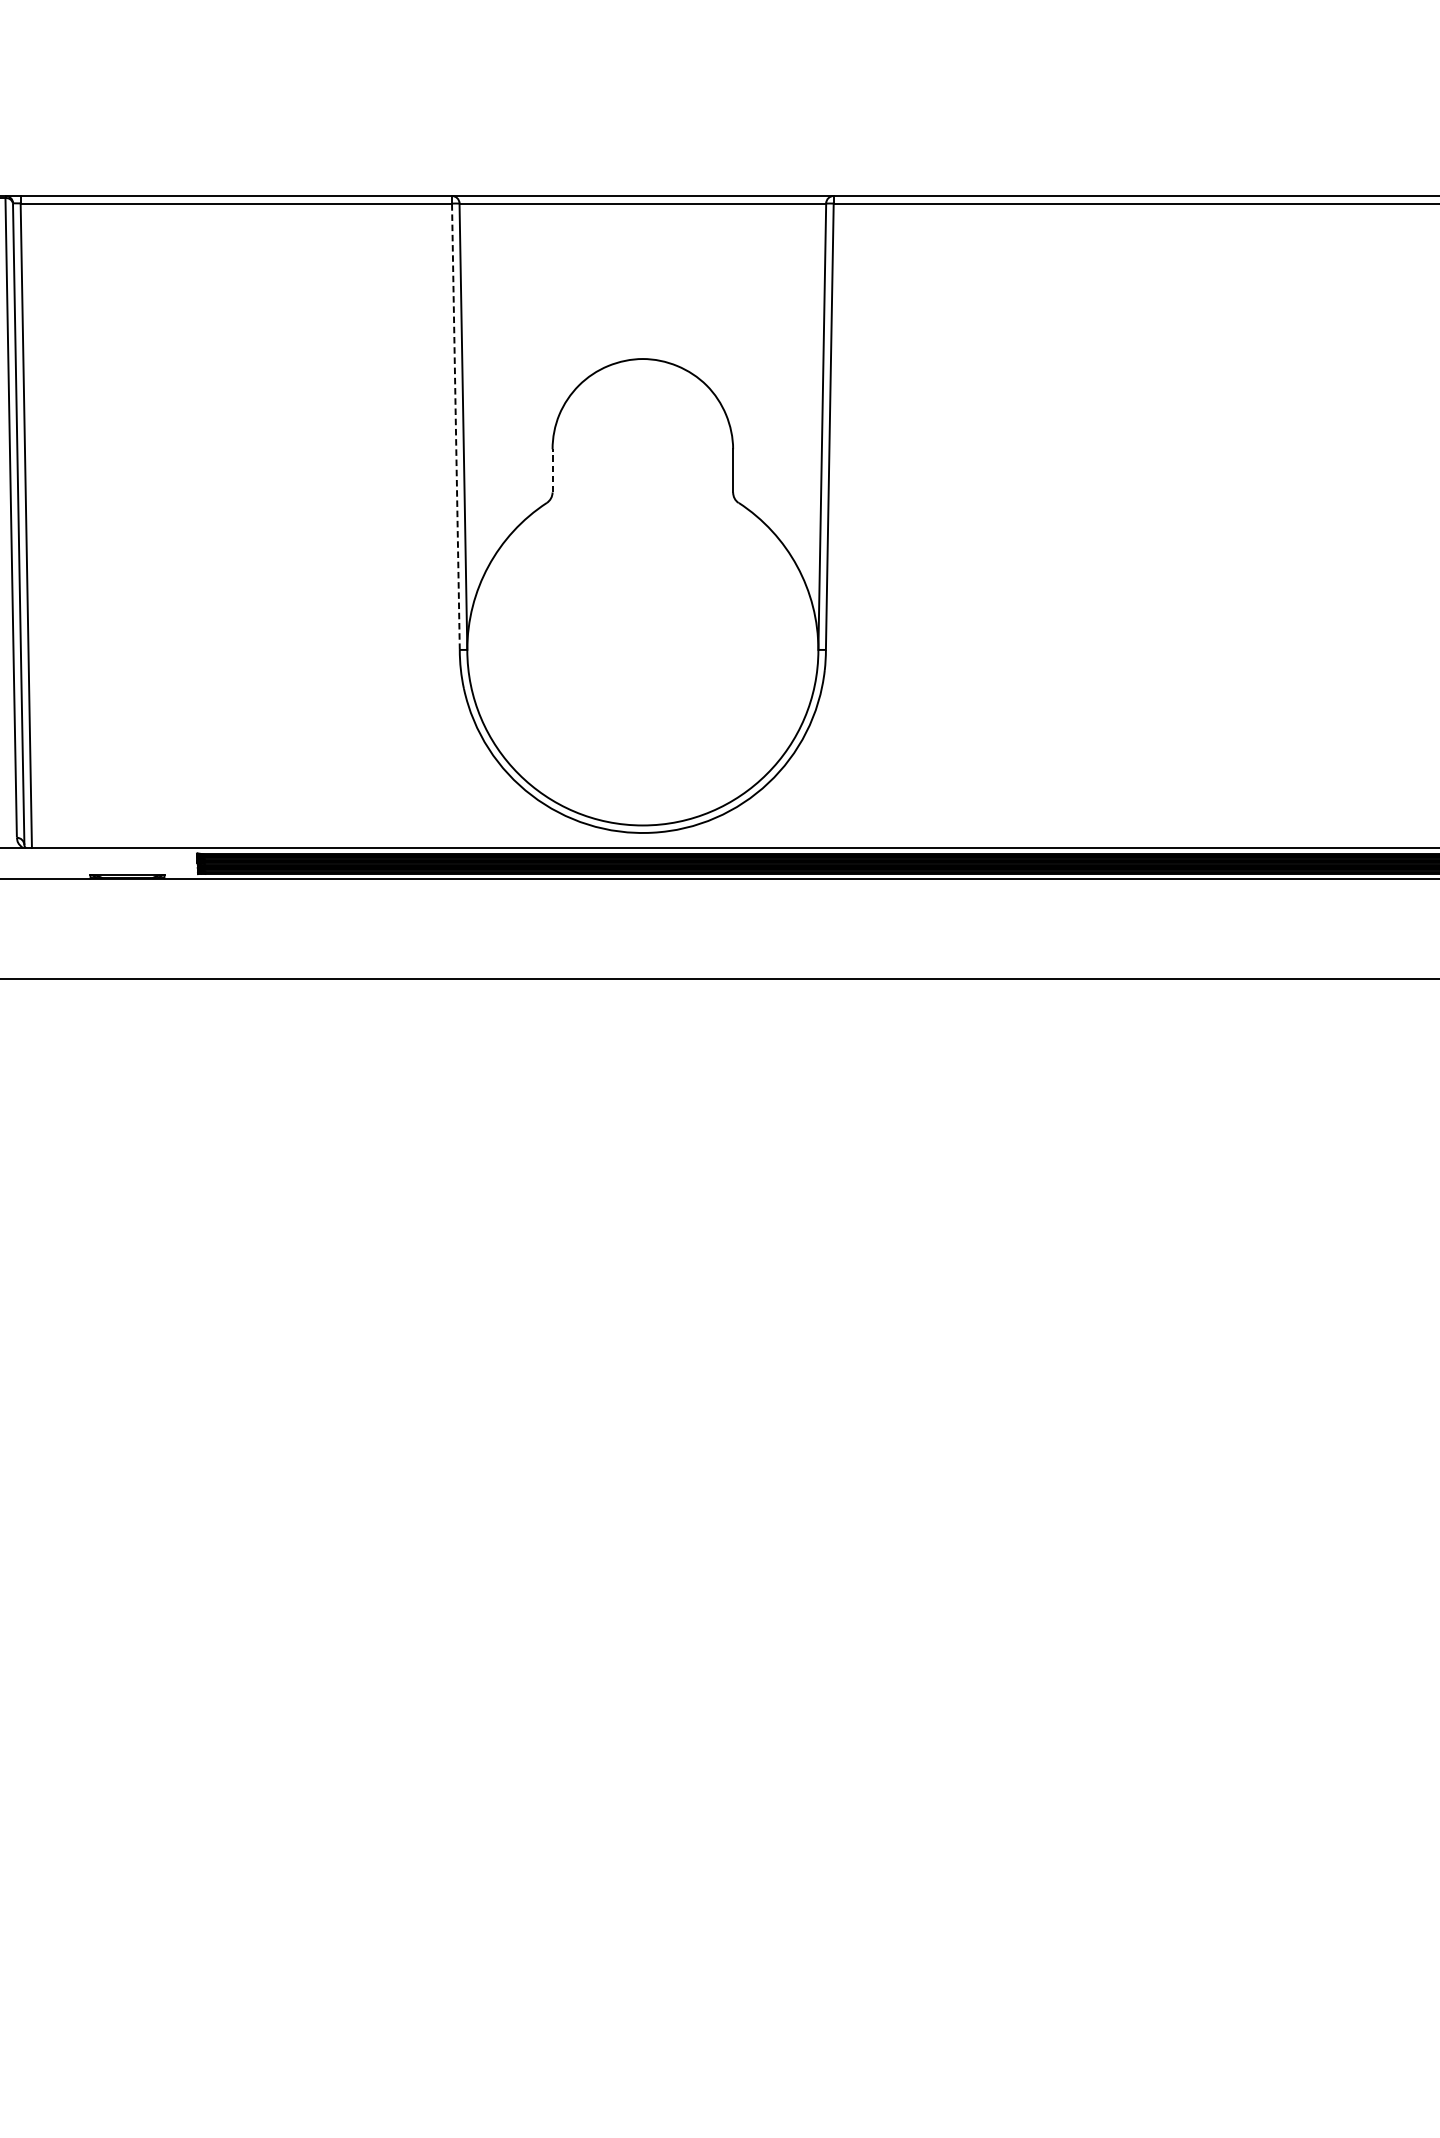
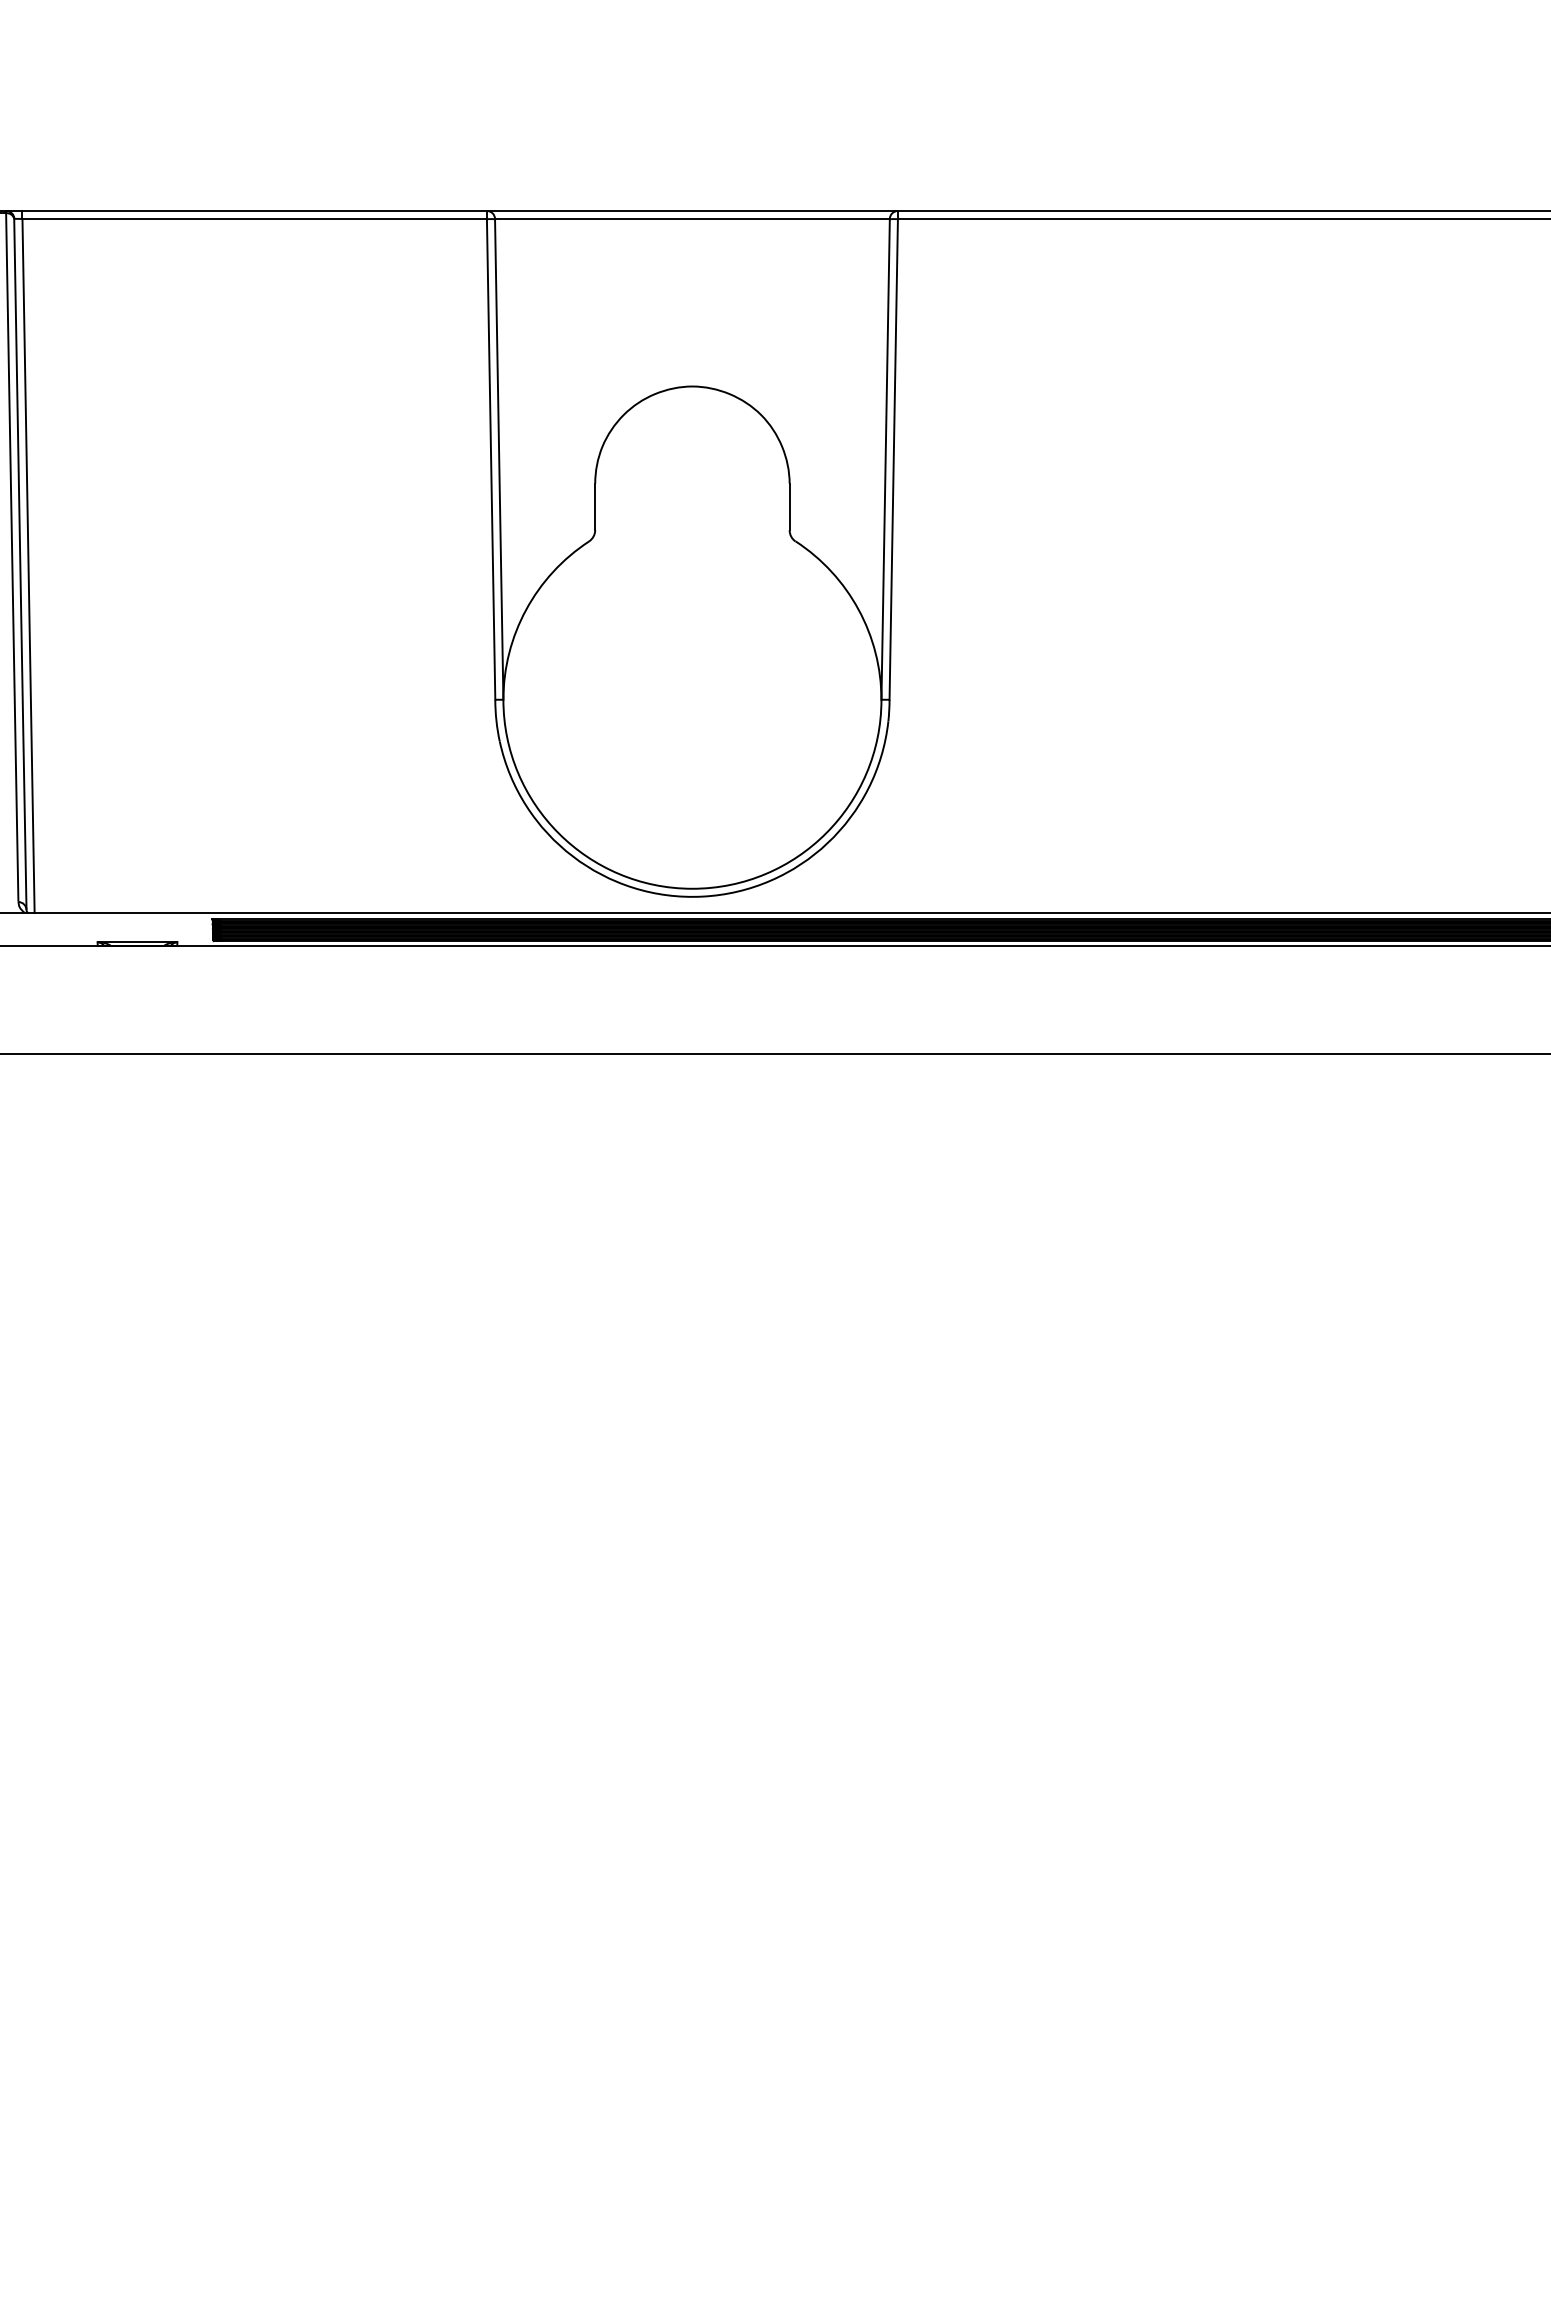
line: (456, 425) -> (491, 458), dashed -> solid
line: (552, 470) -> (595, 506), dashed -> solid

